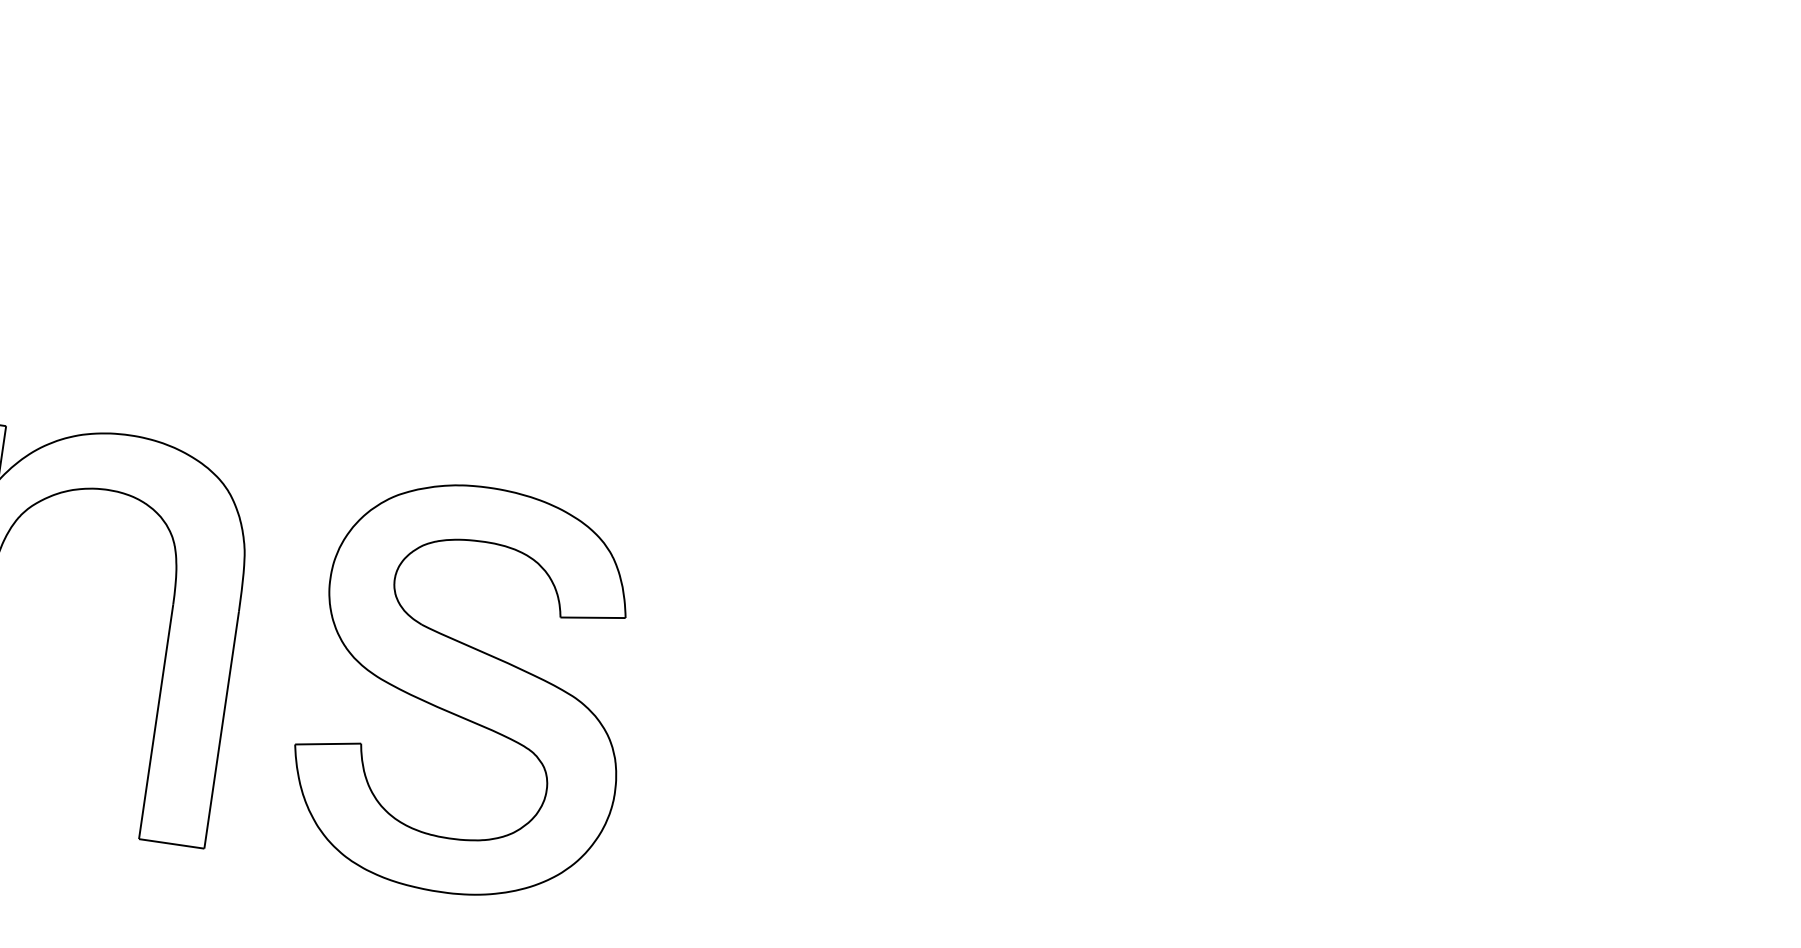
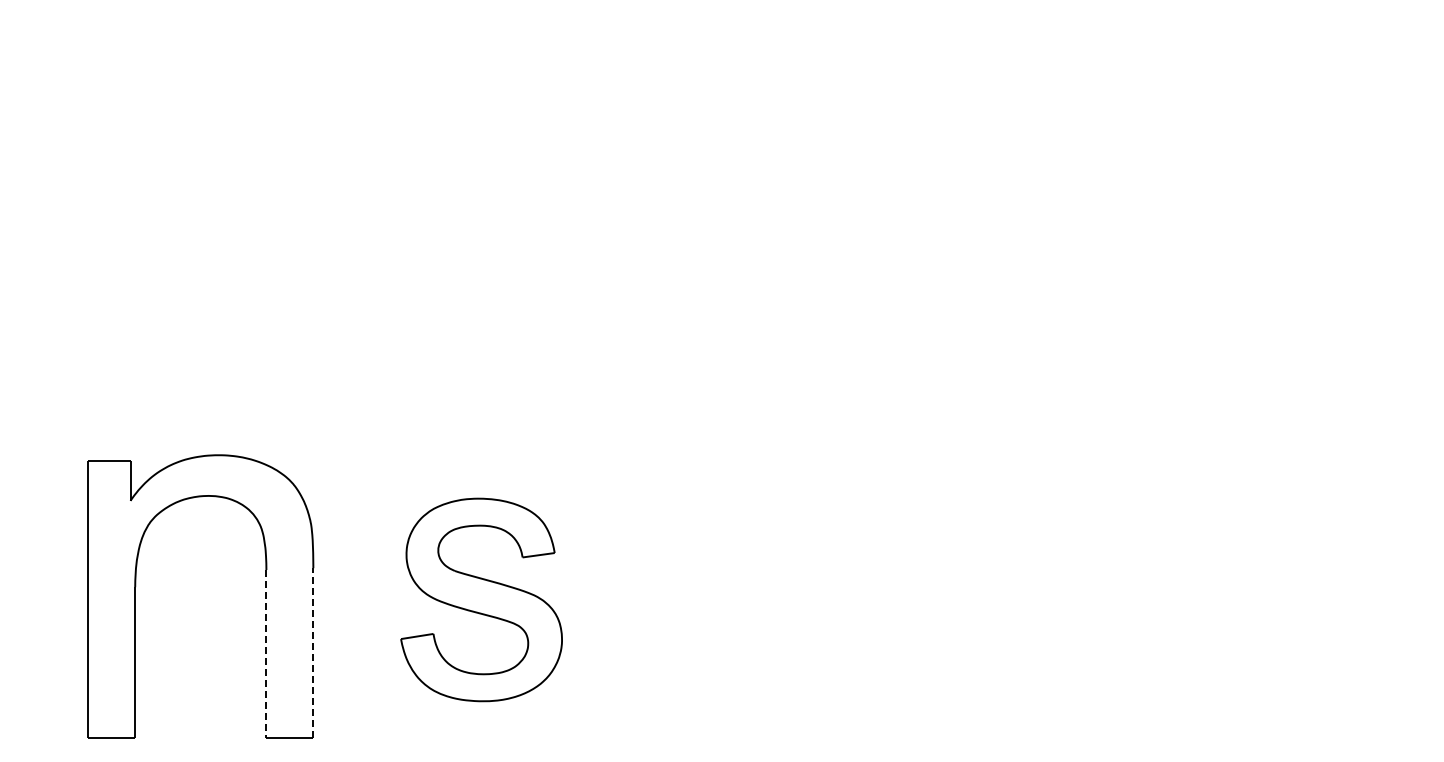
part: (466, 689) -> (481, 599), size x0.7
line: (156, 722) -> (266, 654), solid -> dashed
line: (221, 729) -> (313, 652), solid -> dashed

